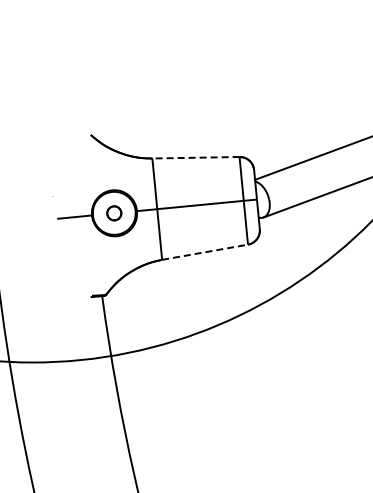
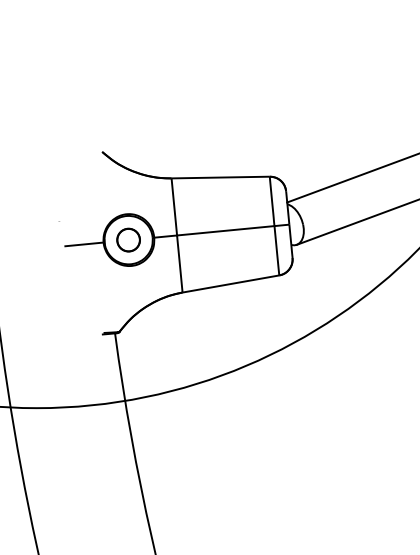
line: (196, 157) -> (221, 177), dashed -> solid
circle: (114, 213) -> (128, 240), size x1.43
line: (205, 252) -> (231, 284), dashed -> solid

